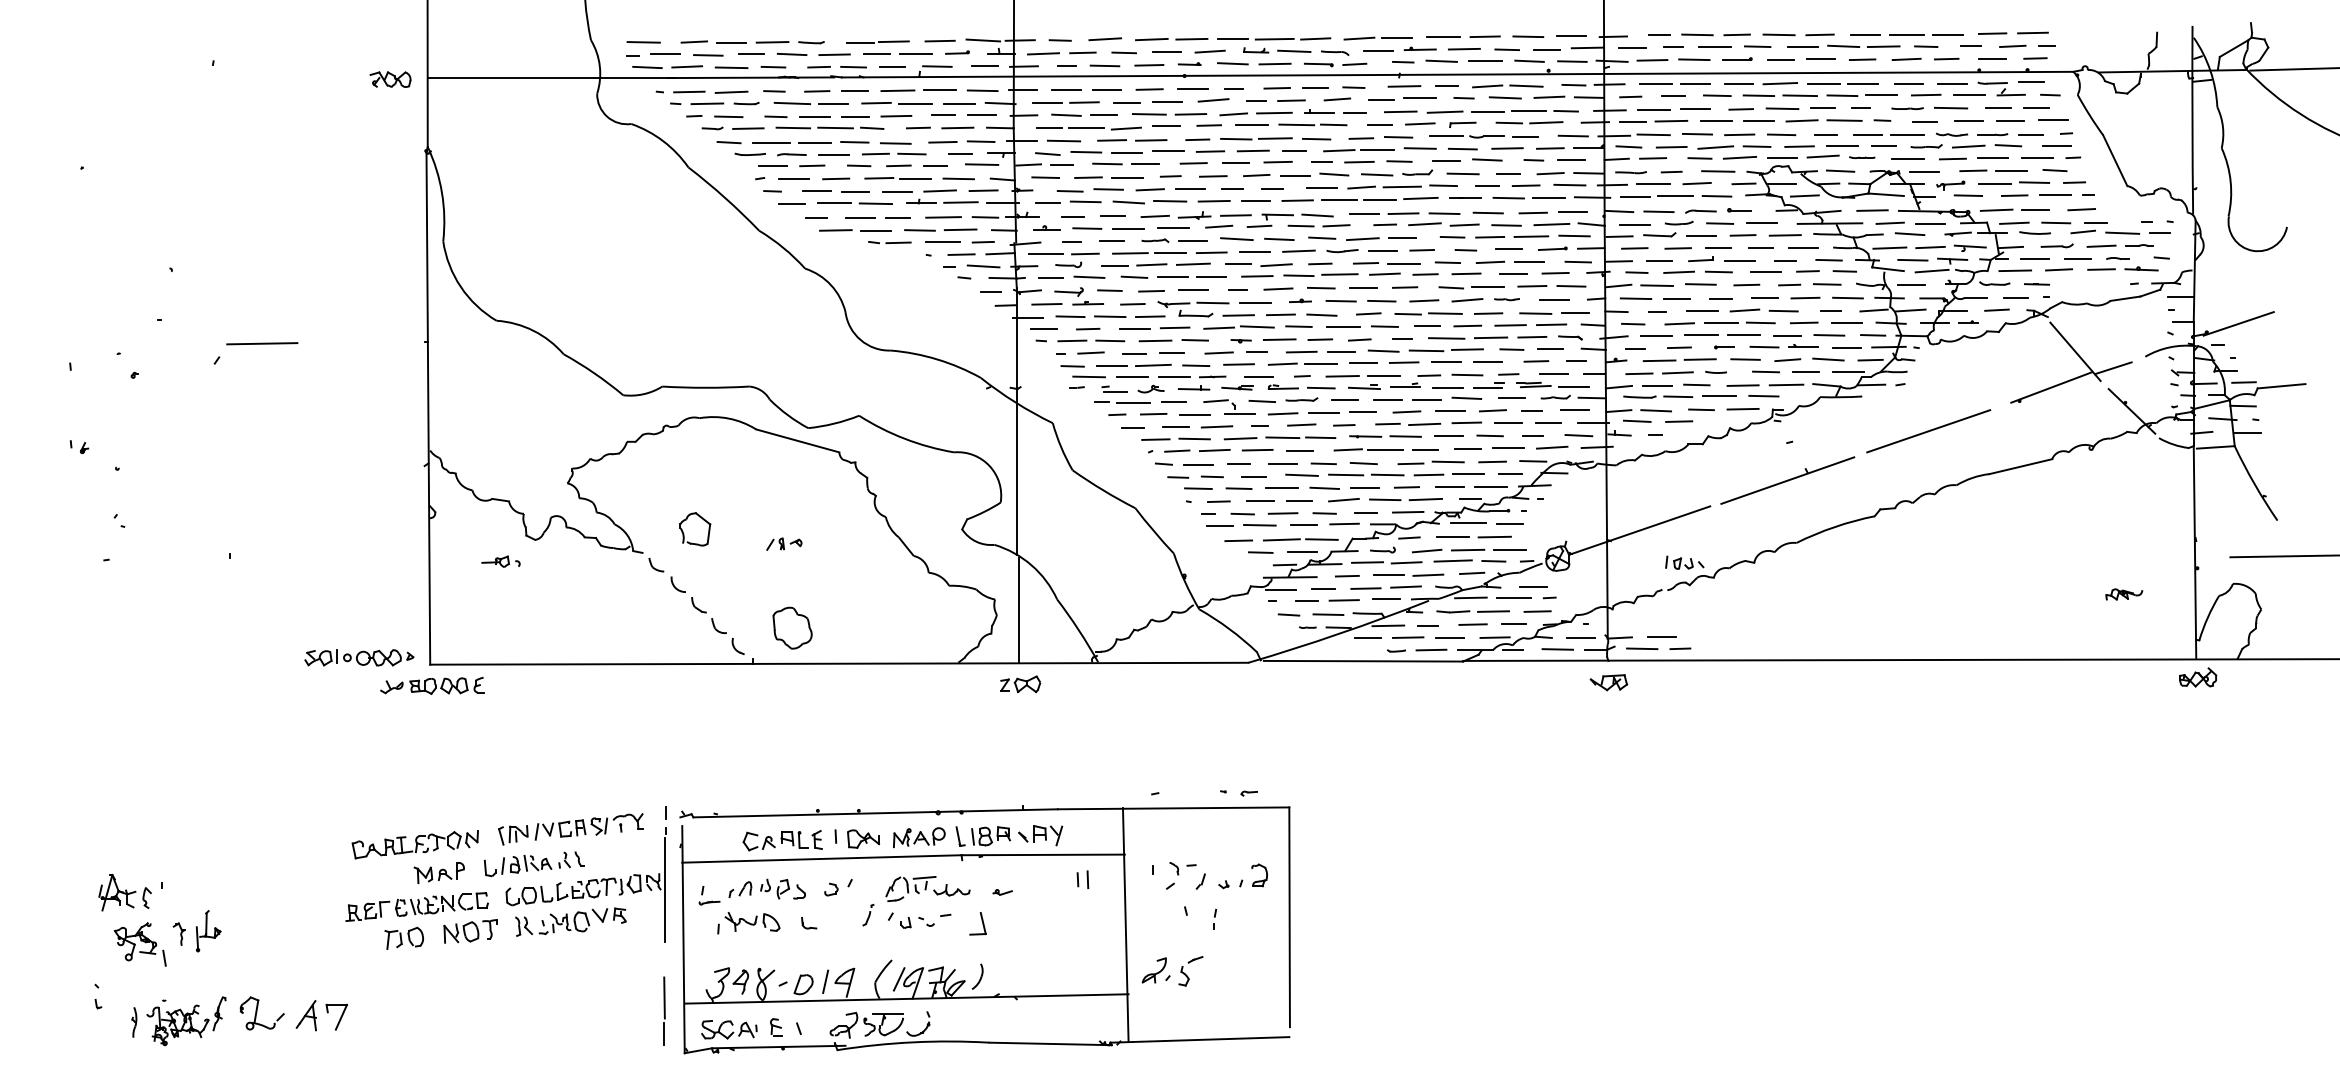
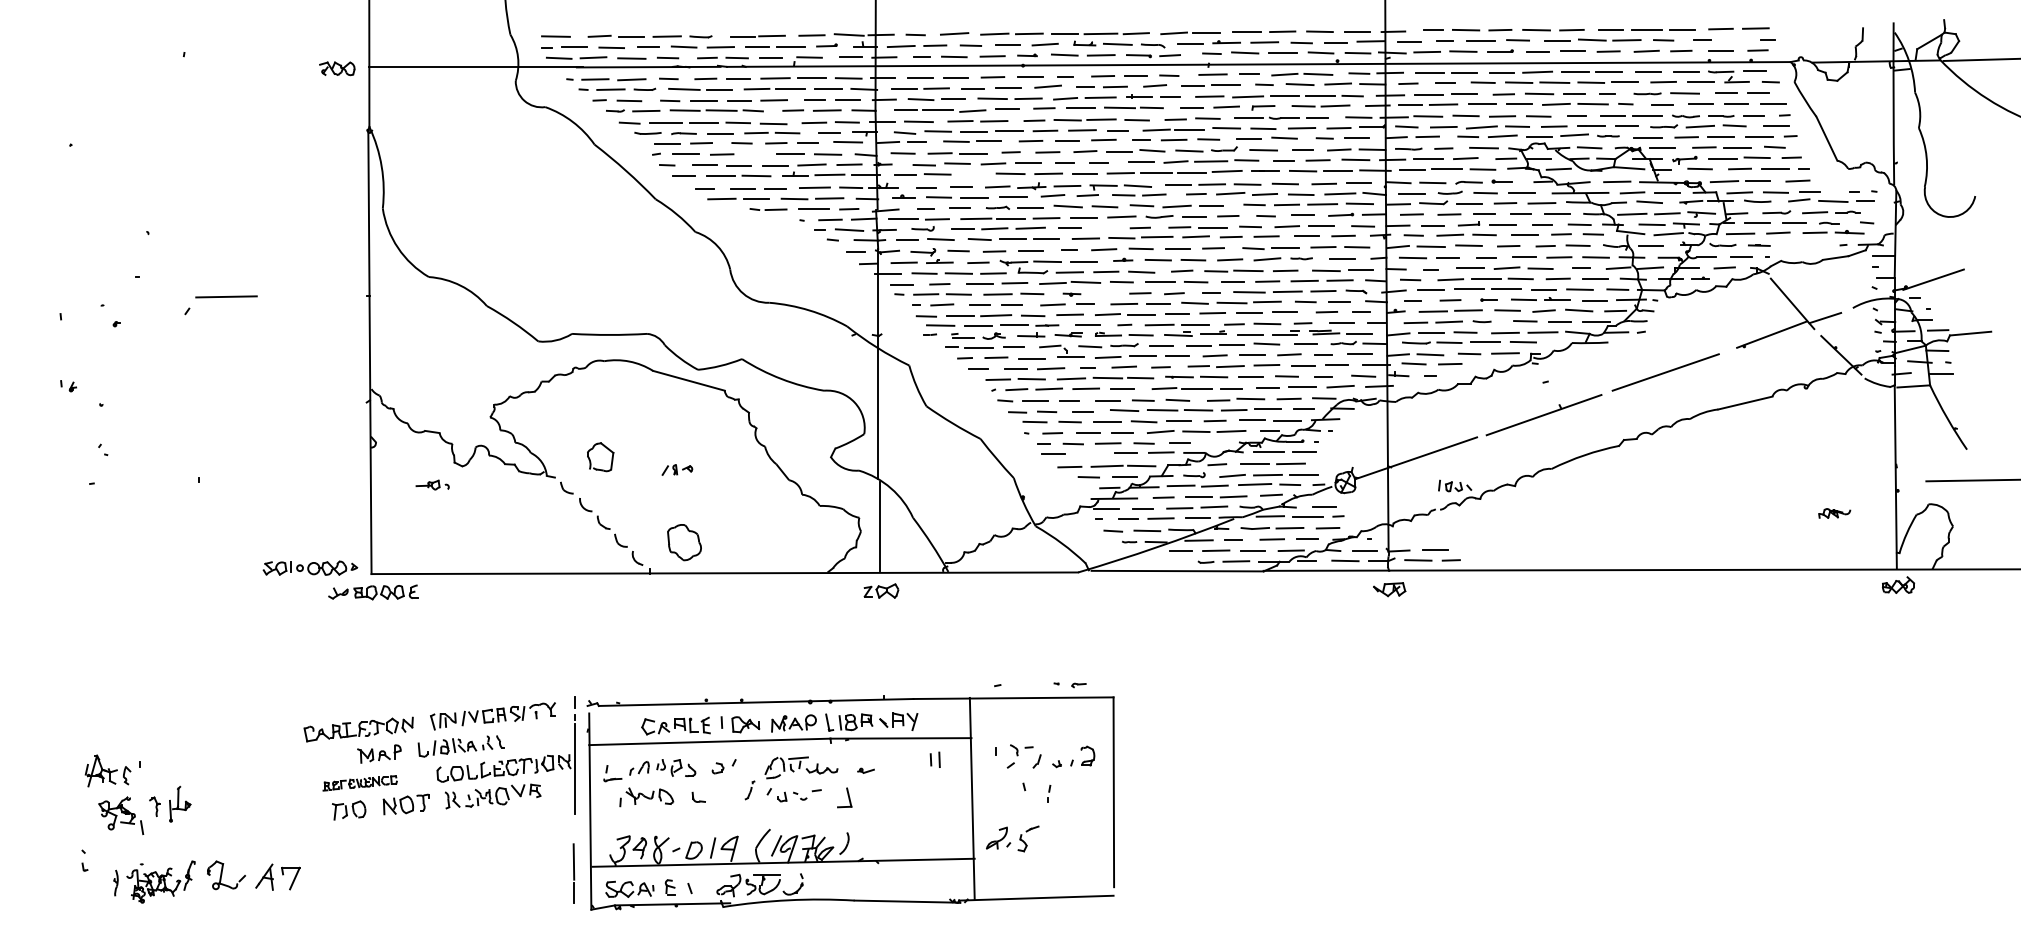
line: (2012, 46) -> (1738, 40), removed
line: (879, 178) -> (759, 154), removed
line: (1128, 202) -> (974, 174), removed
line: (1276, 265) -> (1102, 229), removed
line: (1279, 339) -> (1105, 293), removed
line: (1408, 511) -> (1216, 441), removed
line: (1259, 524) -> (1087, 453), removed
part: (416, 906) -> (359, 782), size x0.6

